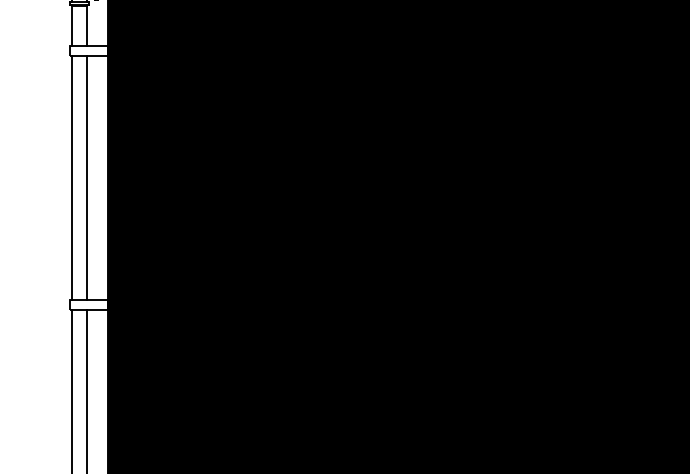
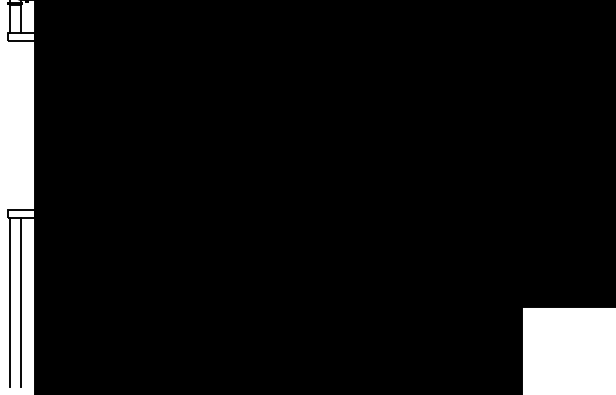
line: (71, 178) -> (9, 125), removed
line: (87, 178) -> (20, 125), removed

